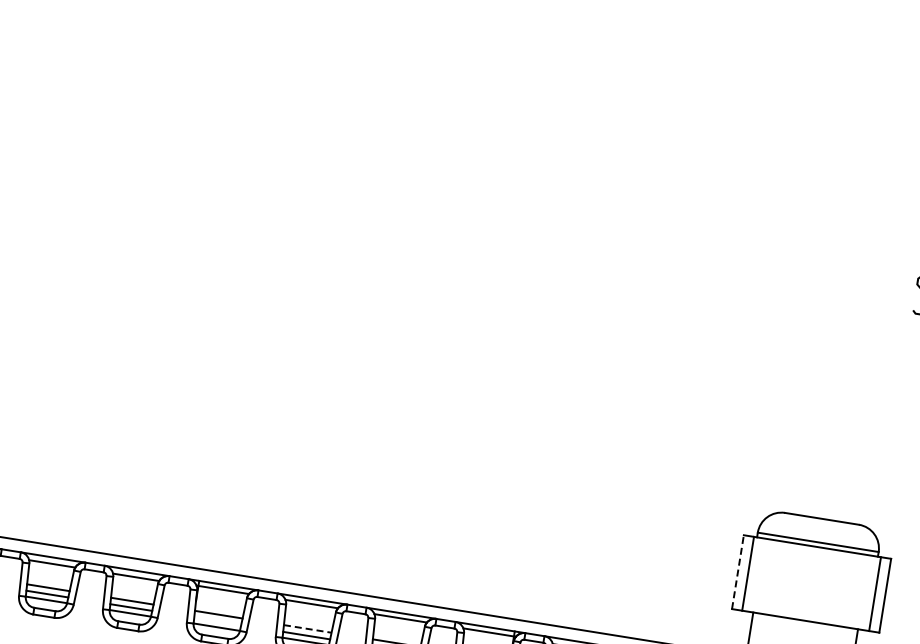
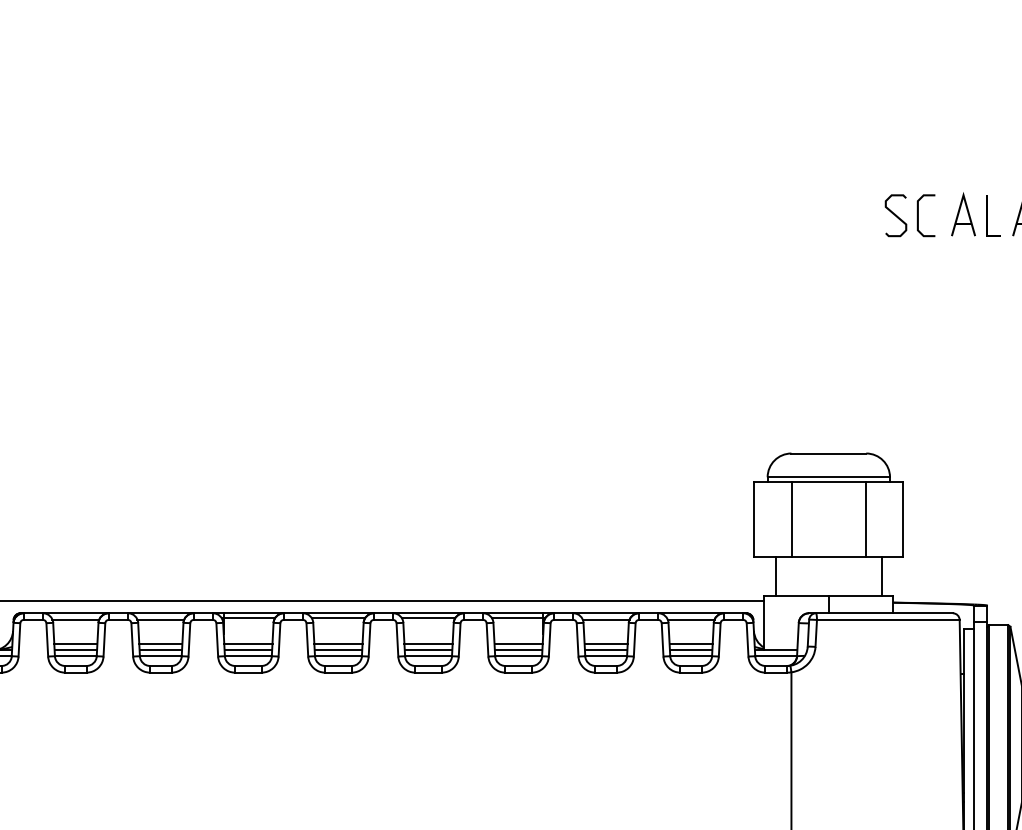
line: (738, 571) -> (754, 518), dashed -> solid
line: (748, 573) -> (791, 519), moved
line: (875, 594) -> (866, 519), moved
line: (217, 621) -> (248, 650), added
line: (307, 628) -> (338, 643), dashed -> solid

